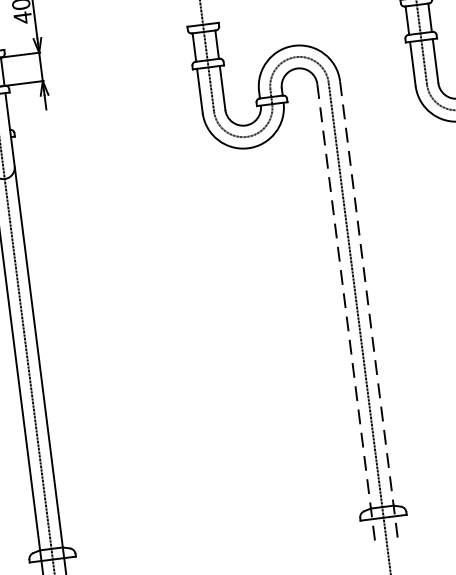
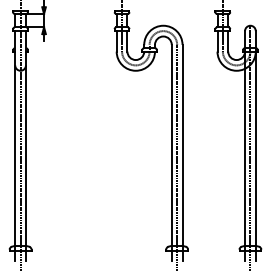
line: (368, 308) -> (182, 152), dashed -> solid
line: (345, 311) -> (171, 152), dashed -> solid

